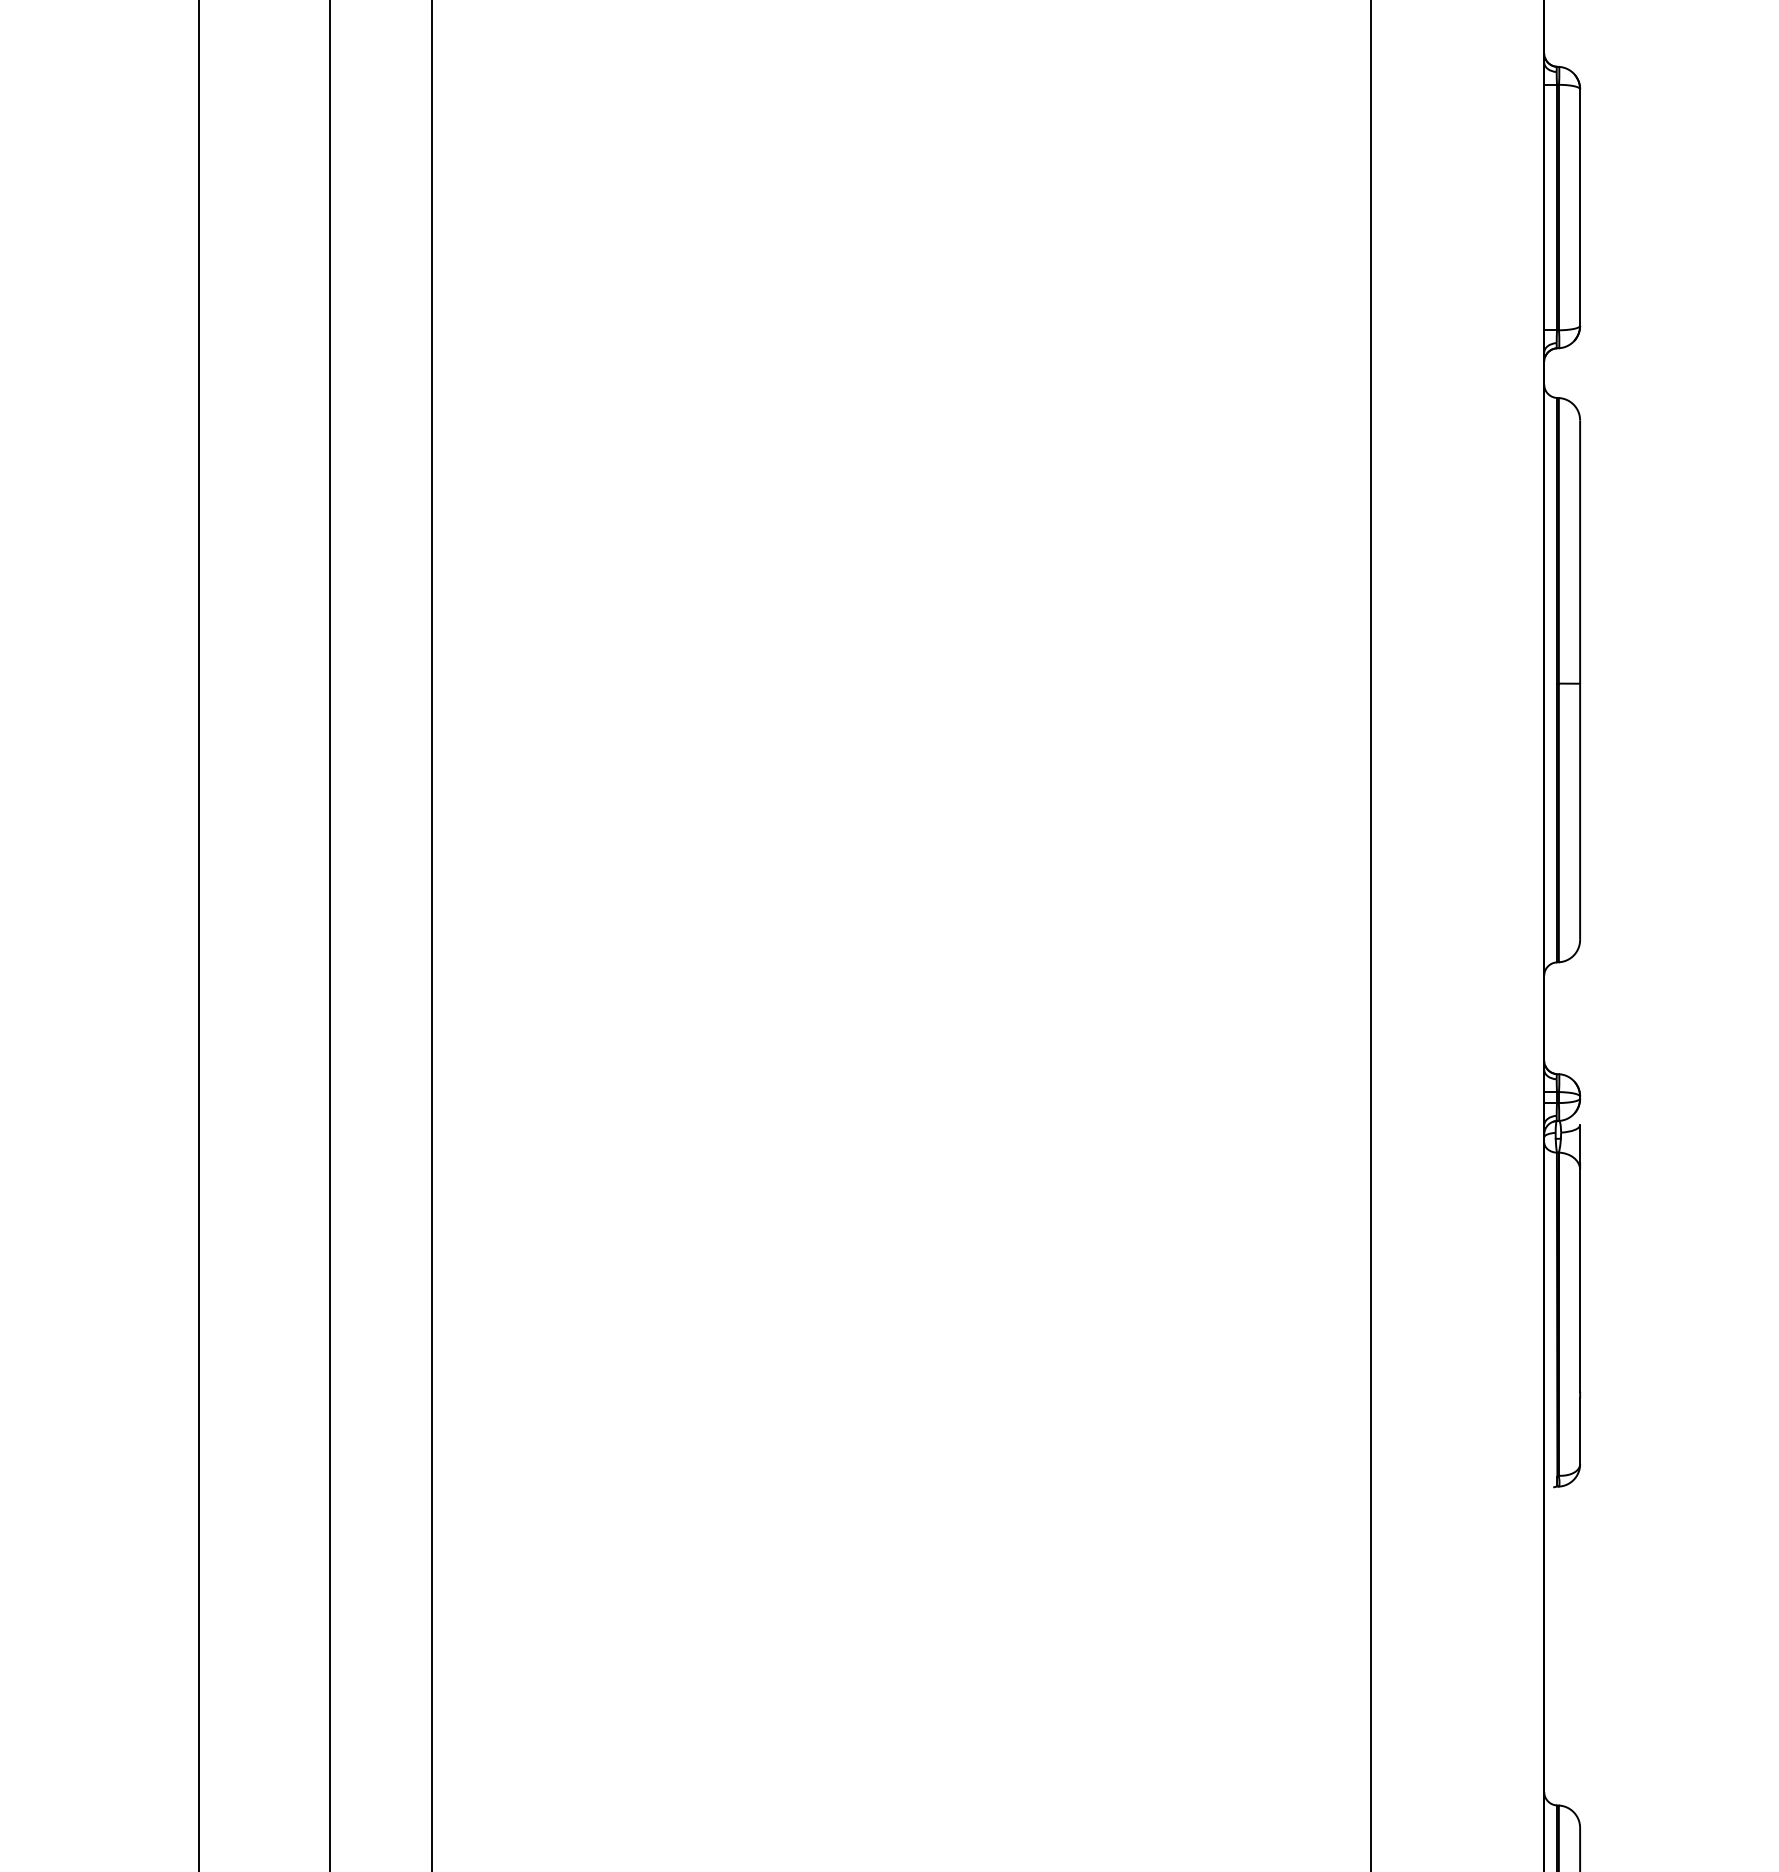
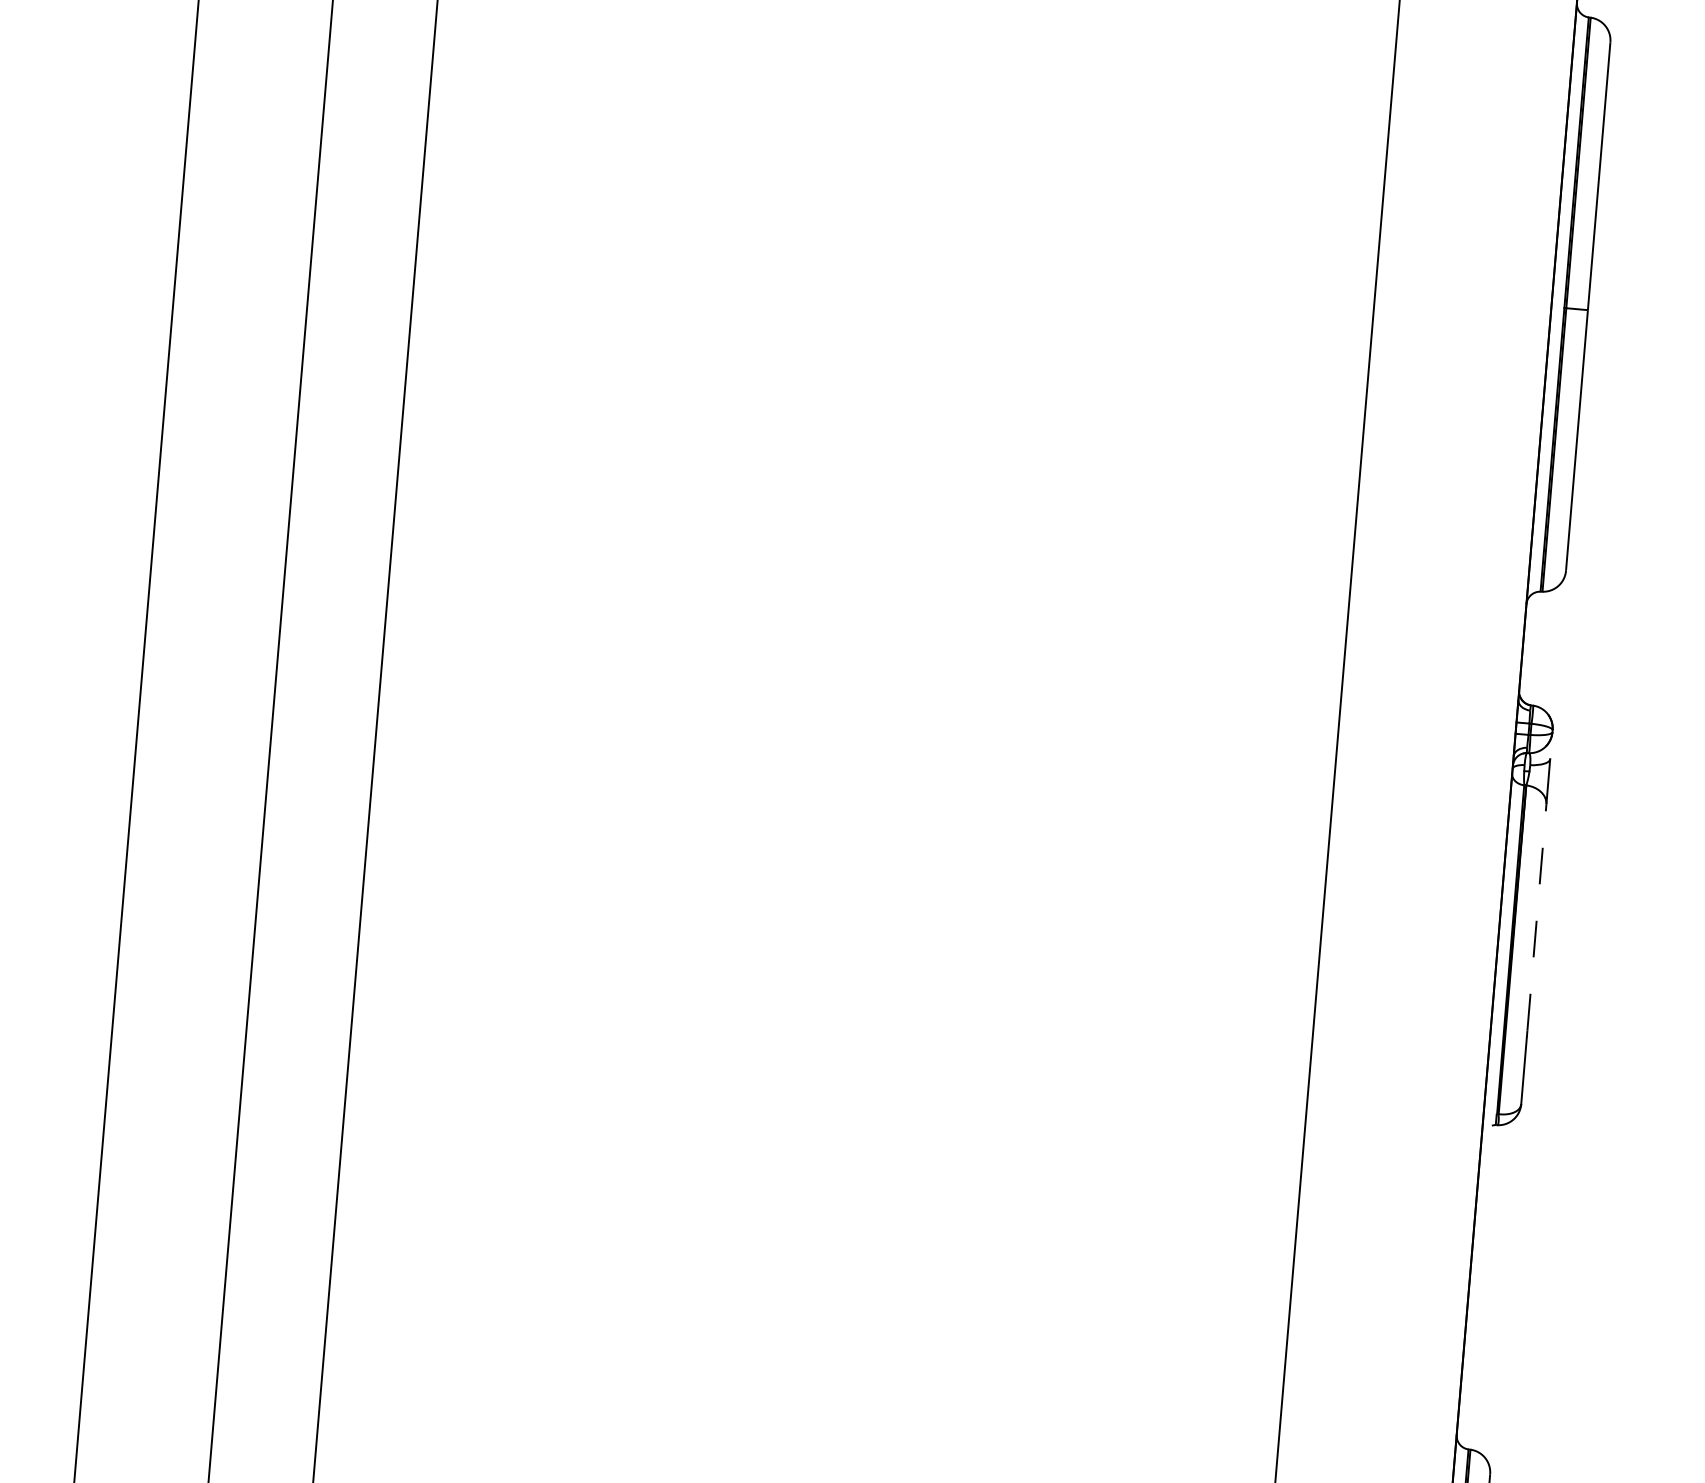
line: (1580, 1279) -> (1537, 916), solid -> dashed

